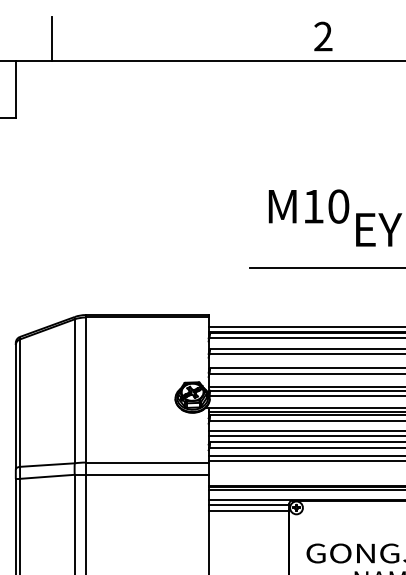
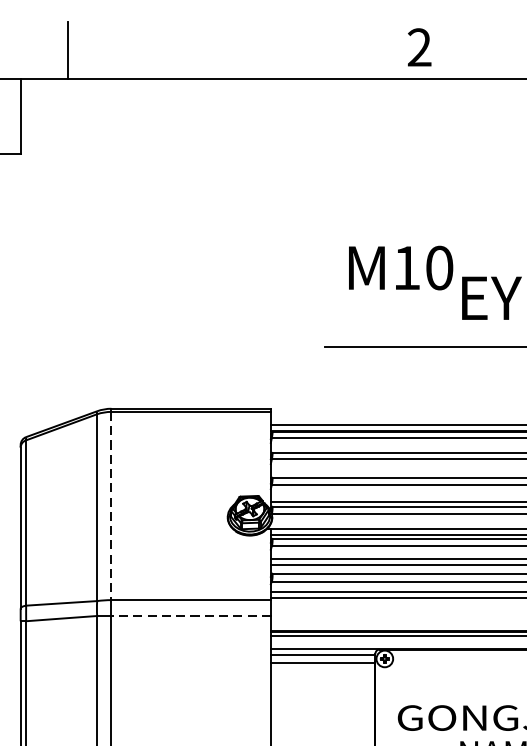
line: (85, 390) -> (111, 506), solid -> dashed
line: (146, 474) -> (190, 615), solid -> dashed

